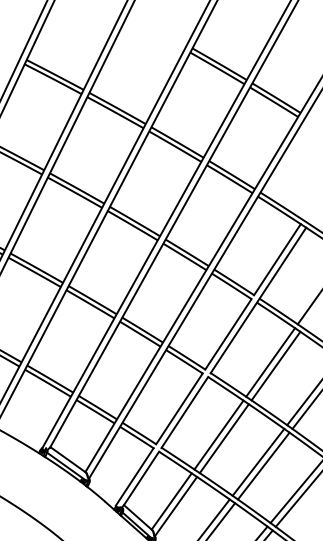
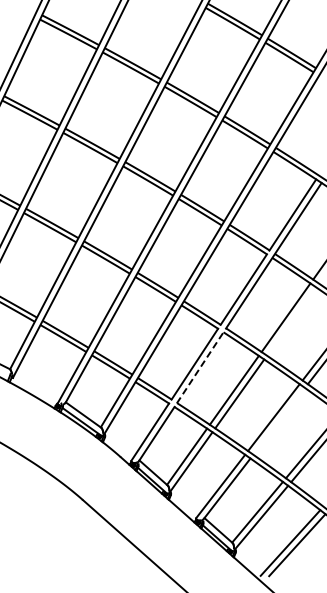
line: (276, 366) -> (291, 321), removed
line: (185, 412) -> (200, 367), solid -> dashed
line: (264, 465) -> (279, 420), removed

